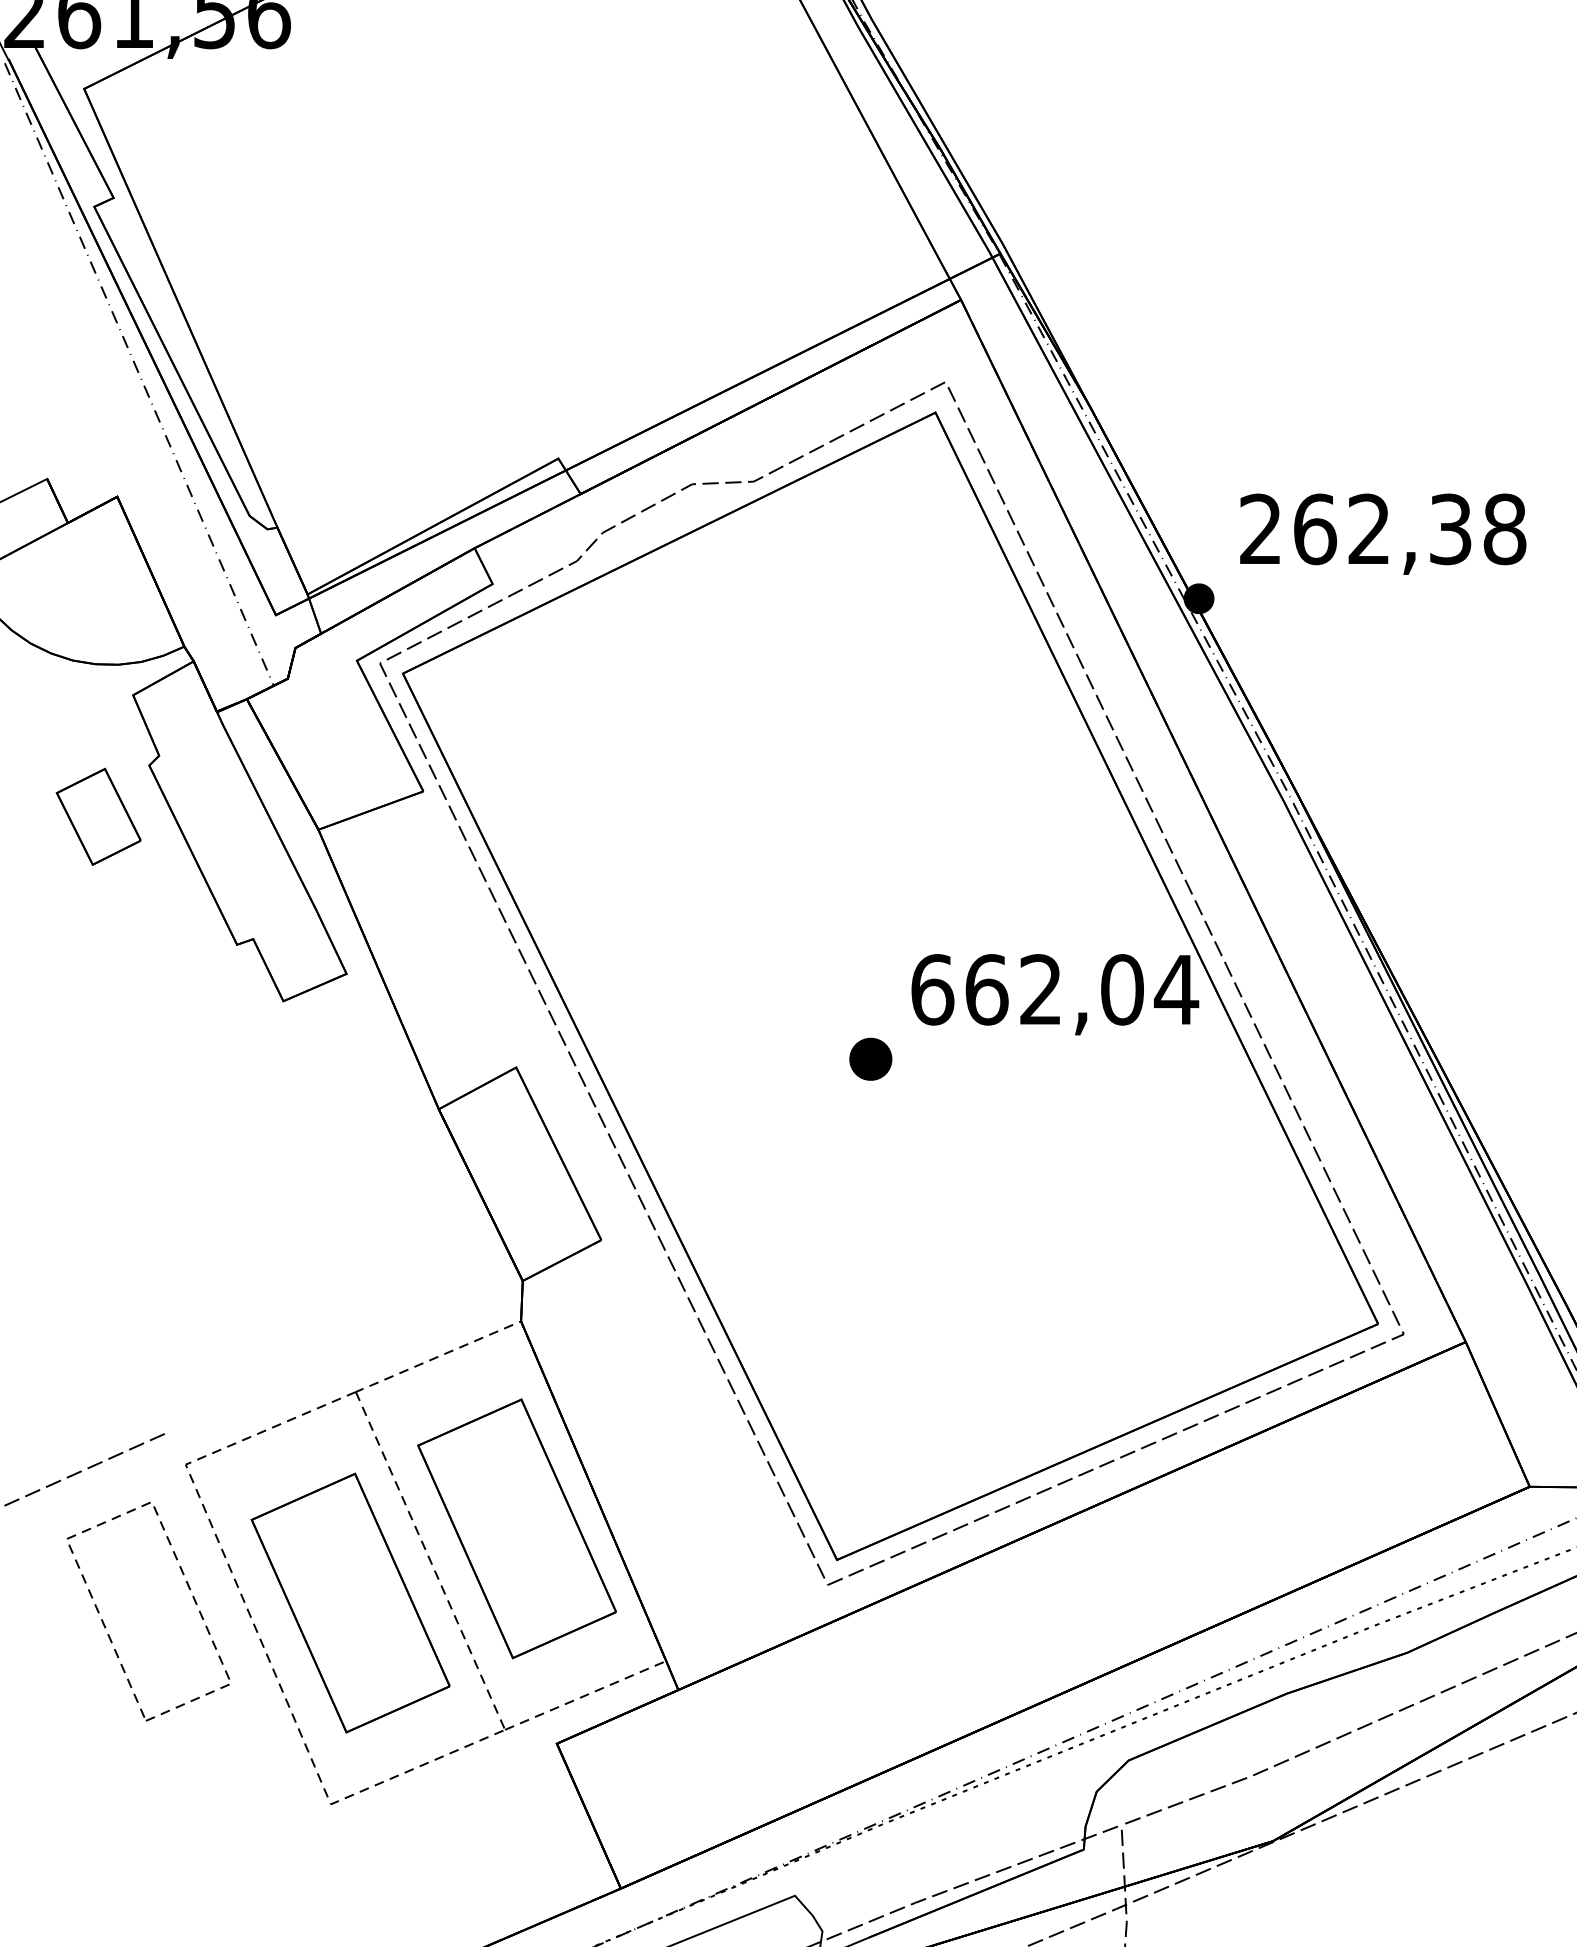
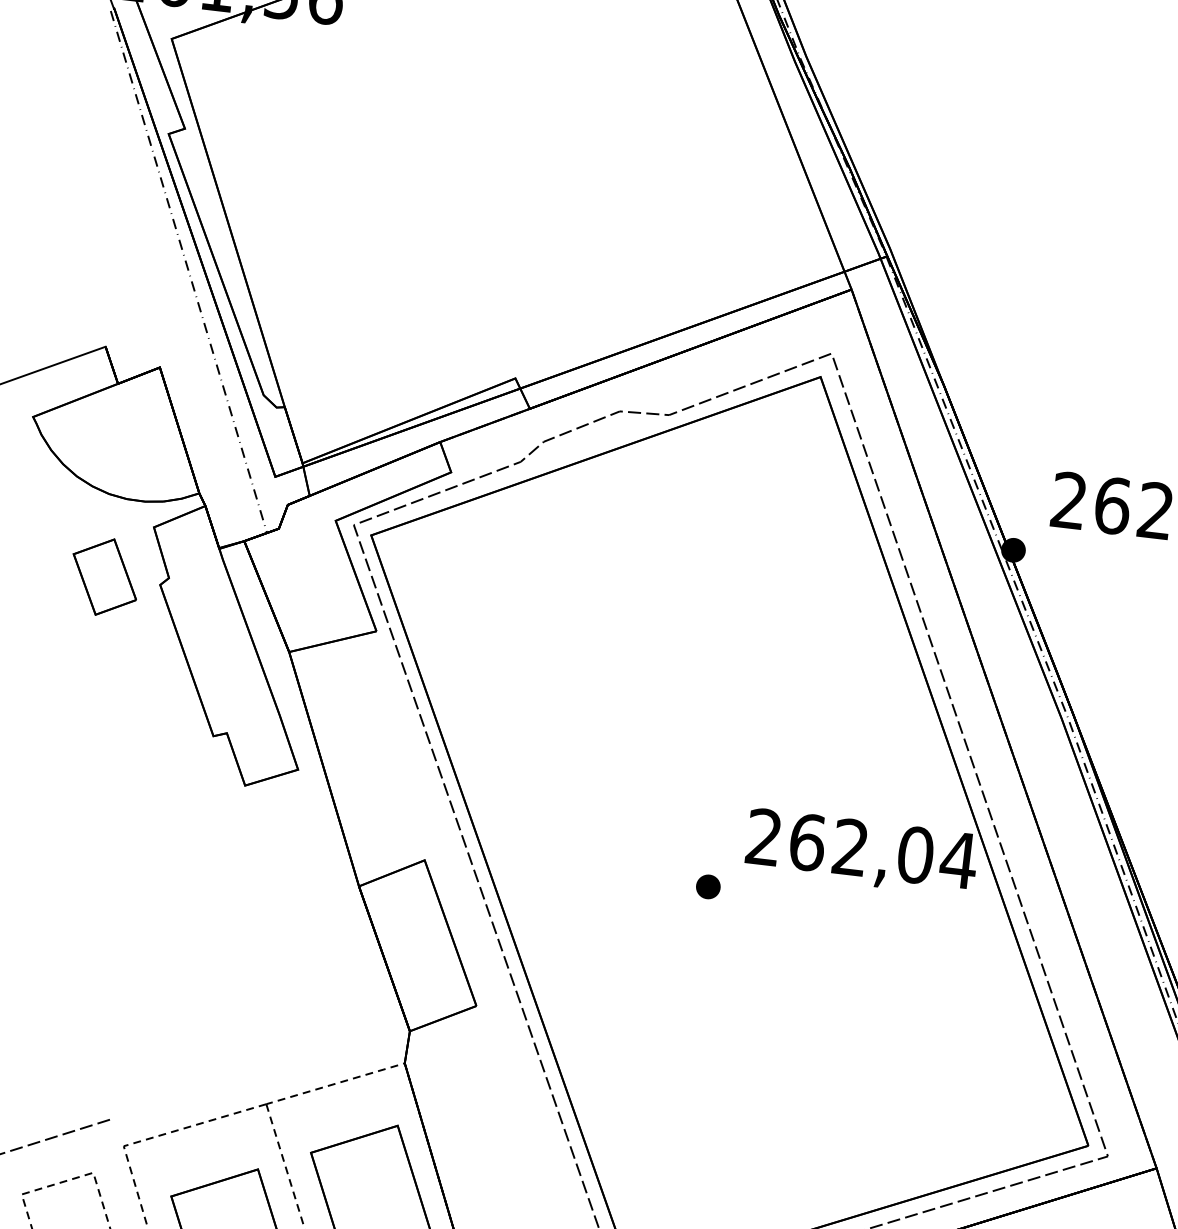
part: (98, 816) -> (104, 576), moved
text: (932, 989) -> (764, 837), 662,04 -> 262,04
part: (870, 1058) -> (708, 886), size x0.71

